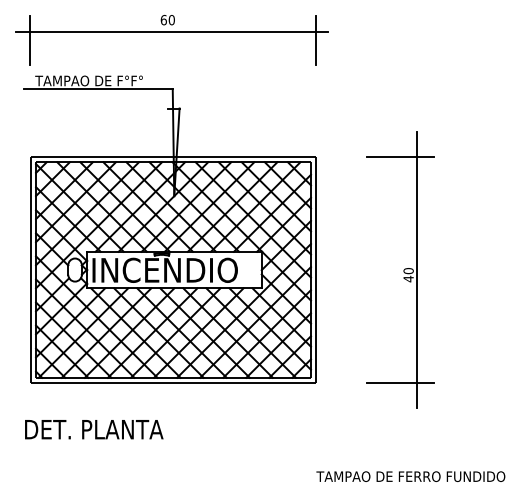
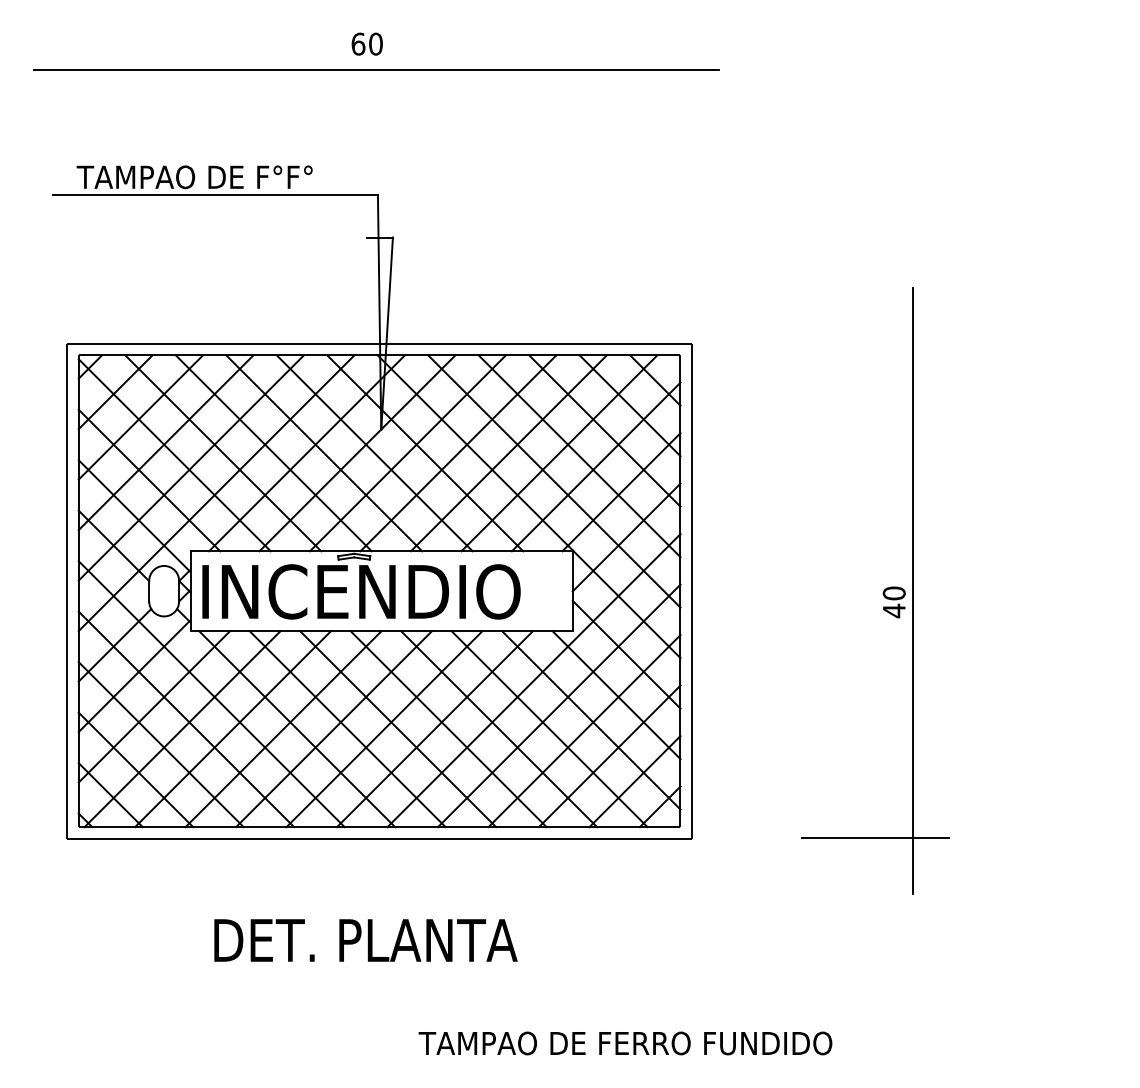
line: (30, 39) -> (66, 86), removed
line: (315, 39) -> (690, 86), removed
line: (399, 157) -> (874, 344), removed
text: (94, 429) -> (366, 940), moved
text: (410, 476) -> (624, 1043), moved

